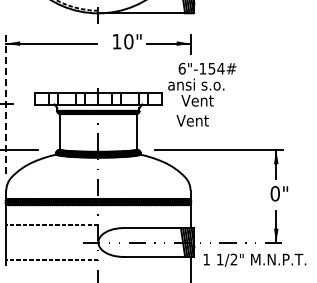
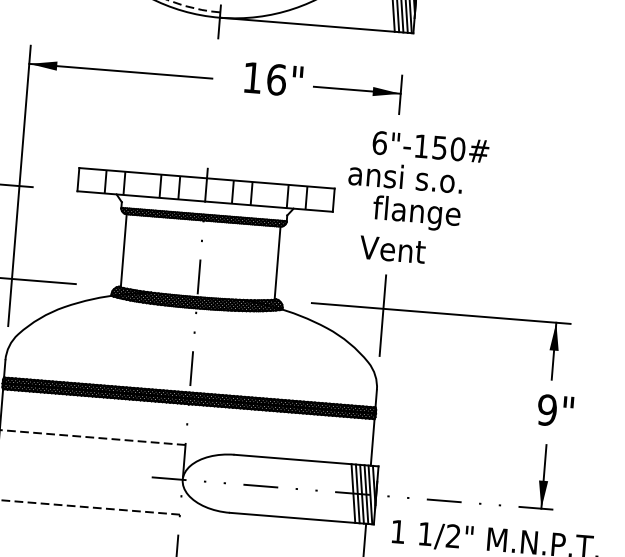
text: (128, 41) -> (275, 79), 10" -> 16"
text: (220, 68) -> (457, 148), 6"-154# -> 6"-150#
text: (202, 101) -> (415, 212), Vent -> flange
line: (6, 103) -> (19, 184), dashed -> solid
line: (190, 153) -> (382, 315), added
text: (274, 193) -> (545, 409), 0" -> 9"

